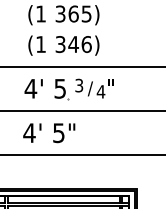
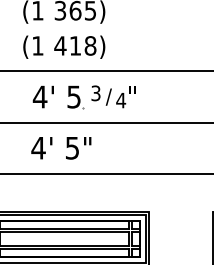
text: (73, 44) -> (75, 45), 346) -> 418)
part: (68, 89) -> (83, 97), moved
text: (49, 133) -> (61, 148), moved

